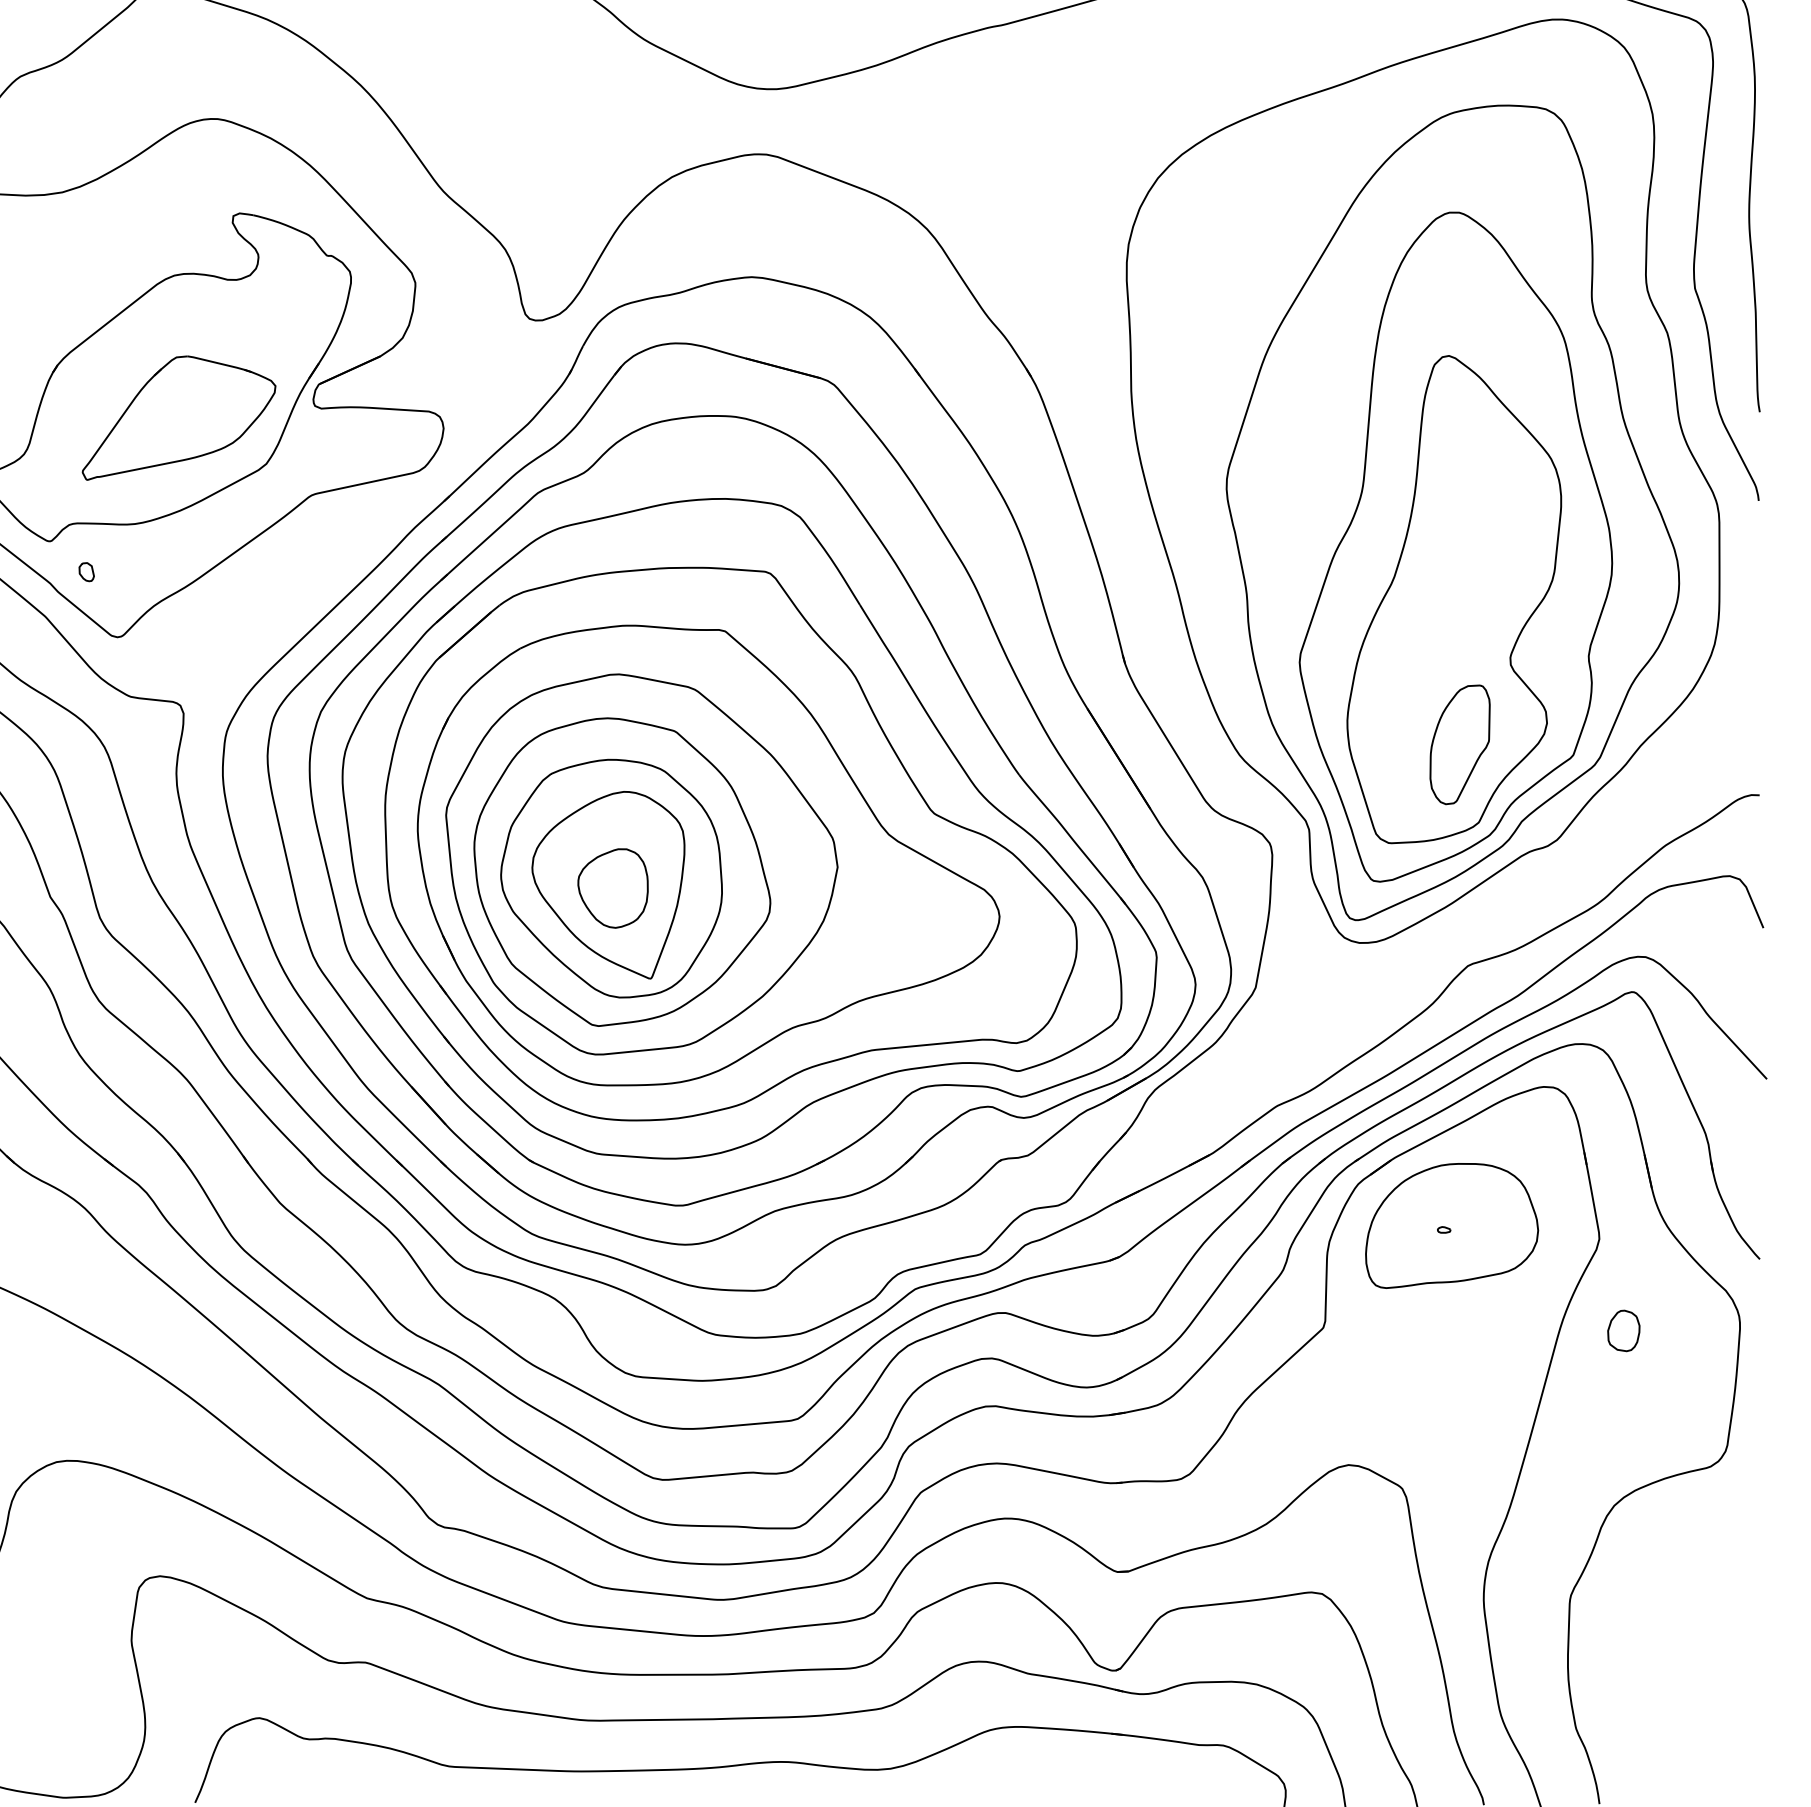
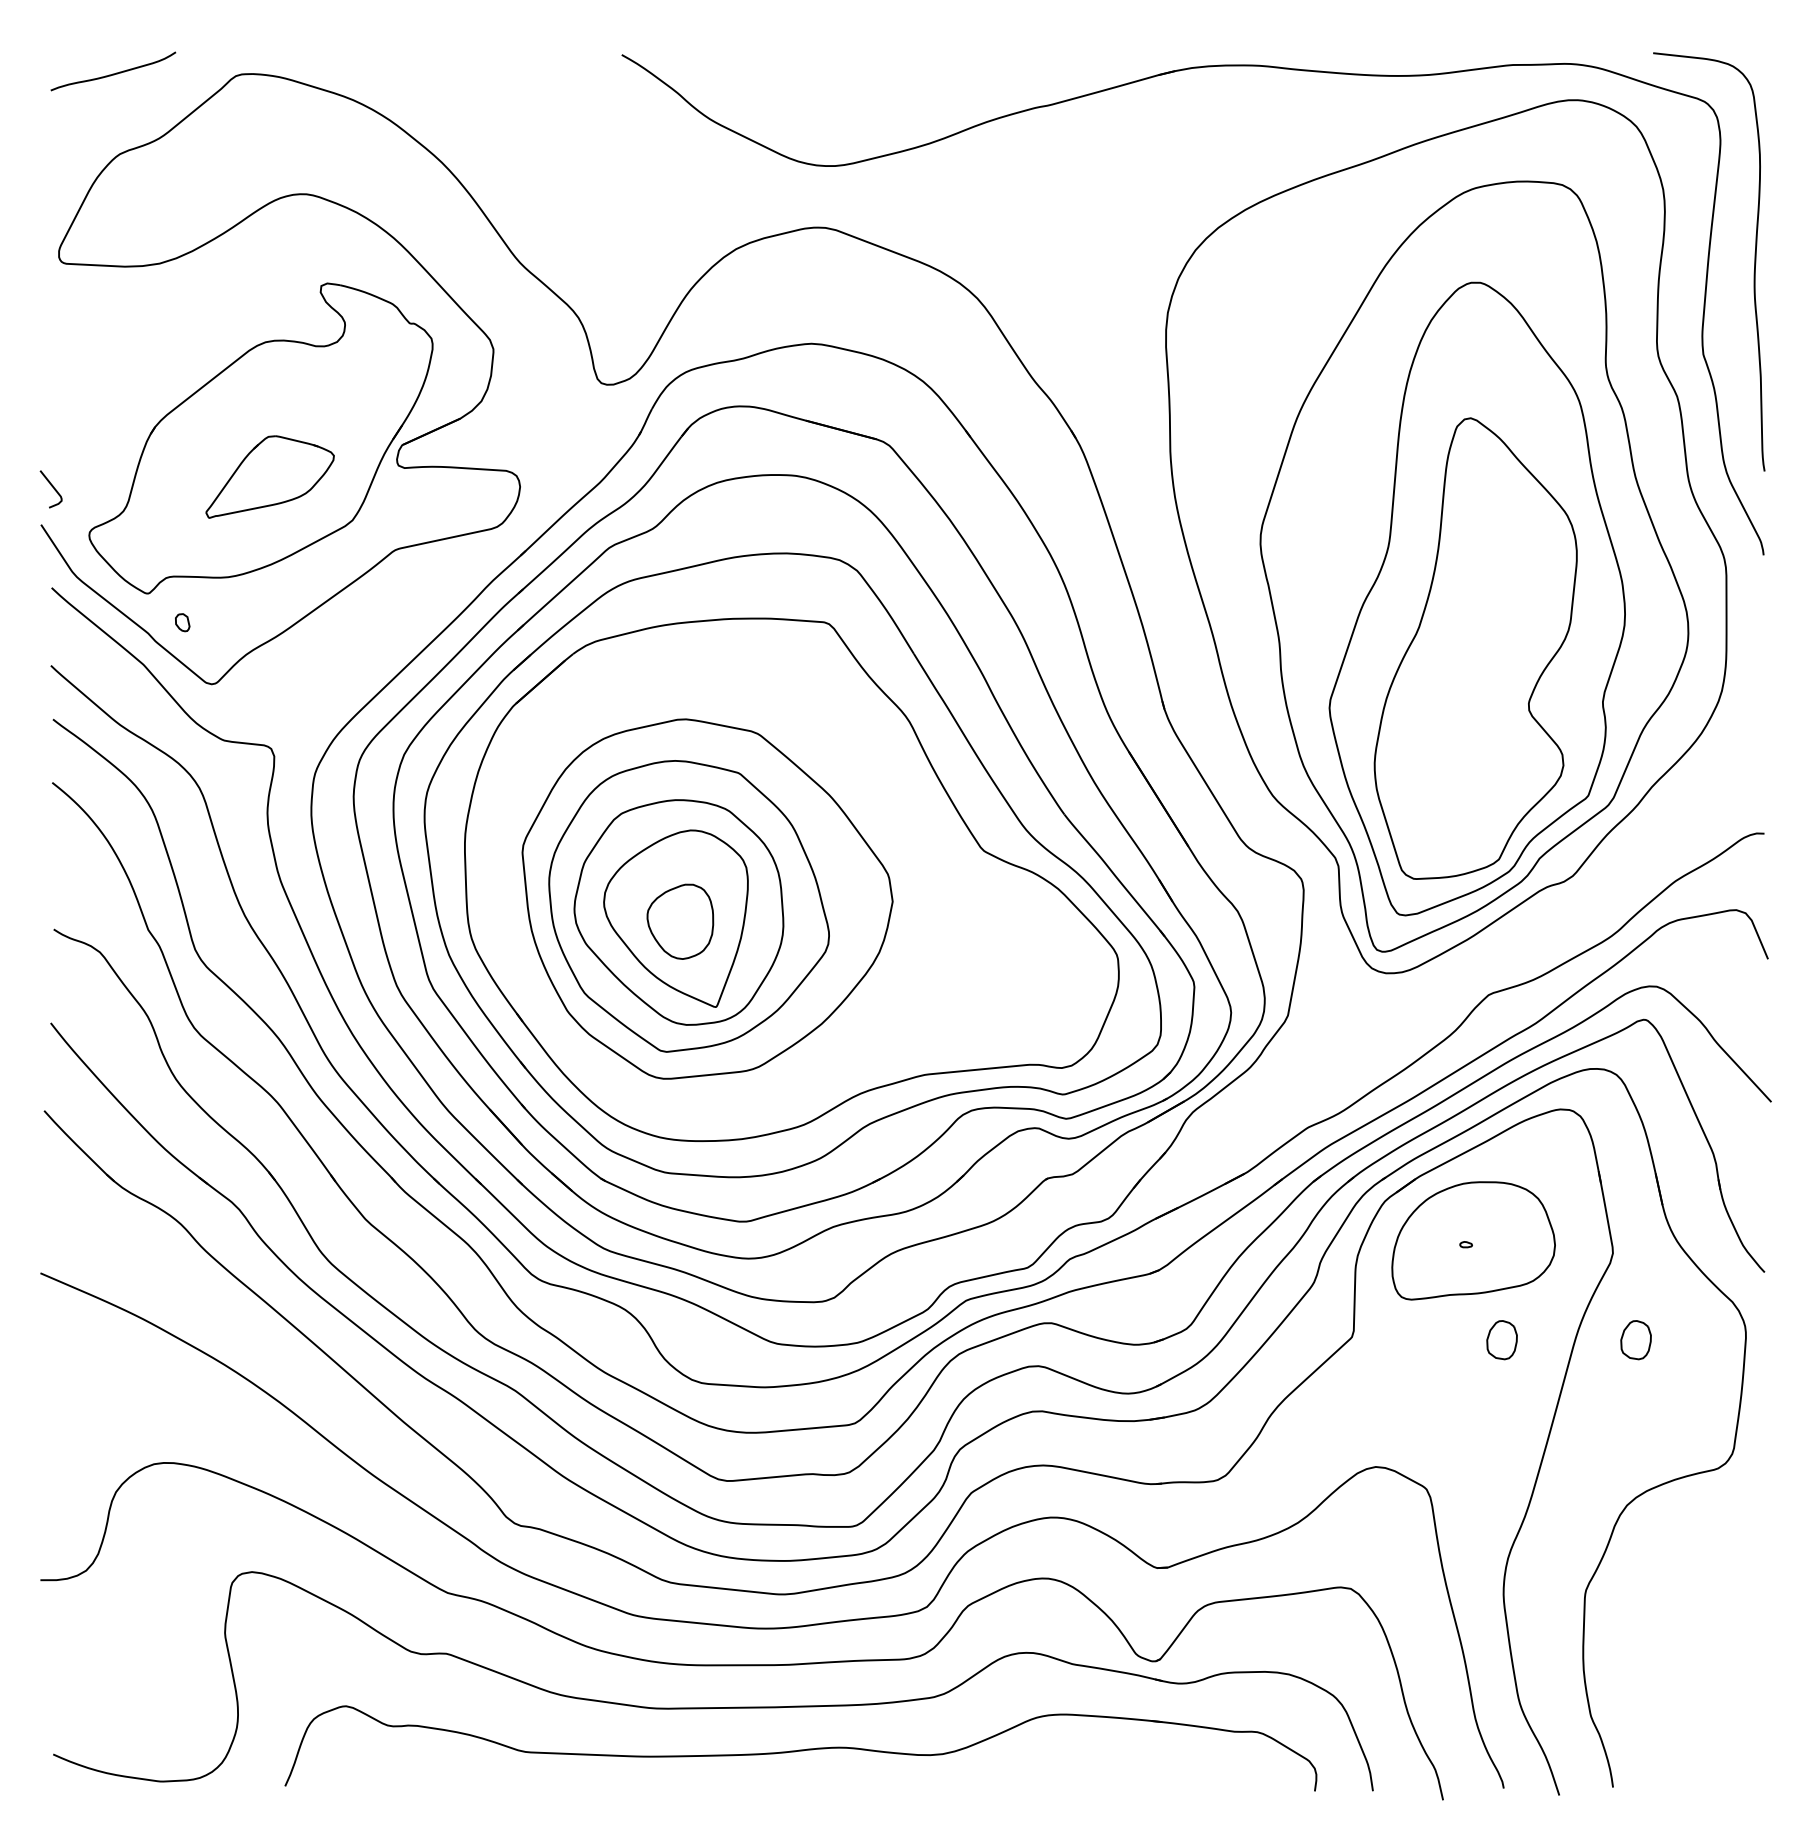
part: (179, 417) -> (270, 476), size x0.7
part: (1460, 744) -> (1481, 785), removed
part: (708, 855) -> (770, 890), removed
part: (1481, 1331) -> (1501, 1340), added

